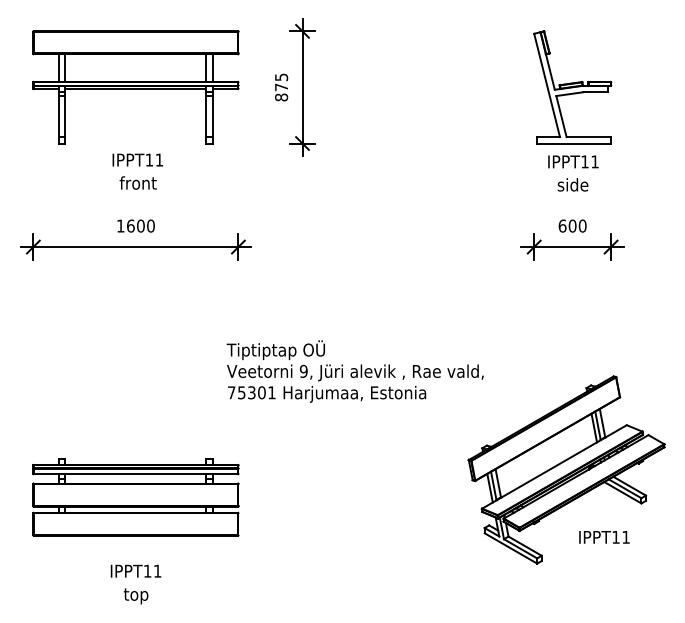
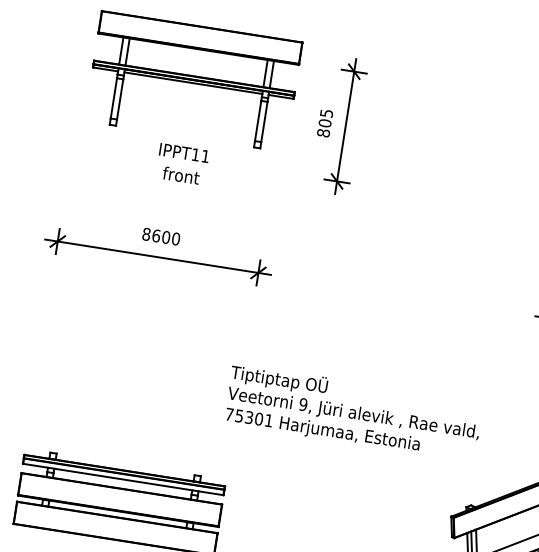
text: (281, 87) -> (325, 123), 875 -> 805
part: (135, 89) -> (192, 83), moved
text: (120, 225) -> (146, 233), 1600 -> 8600

